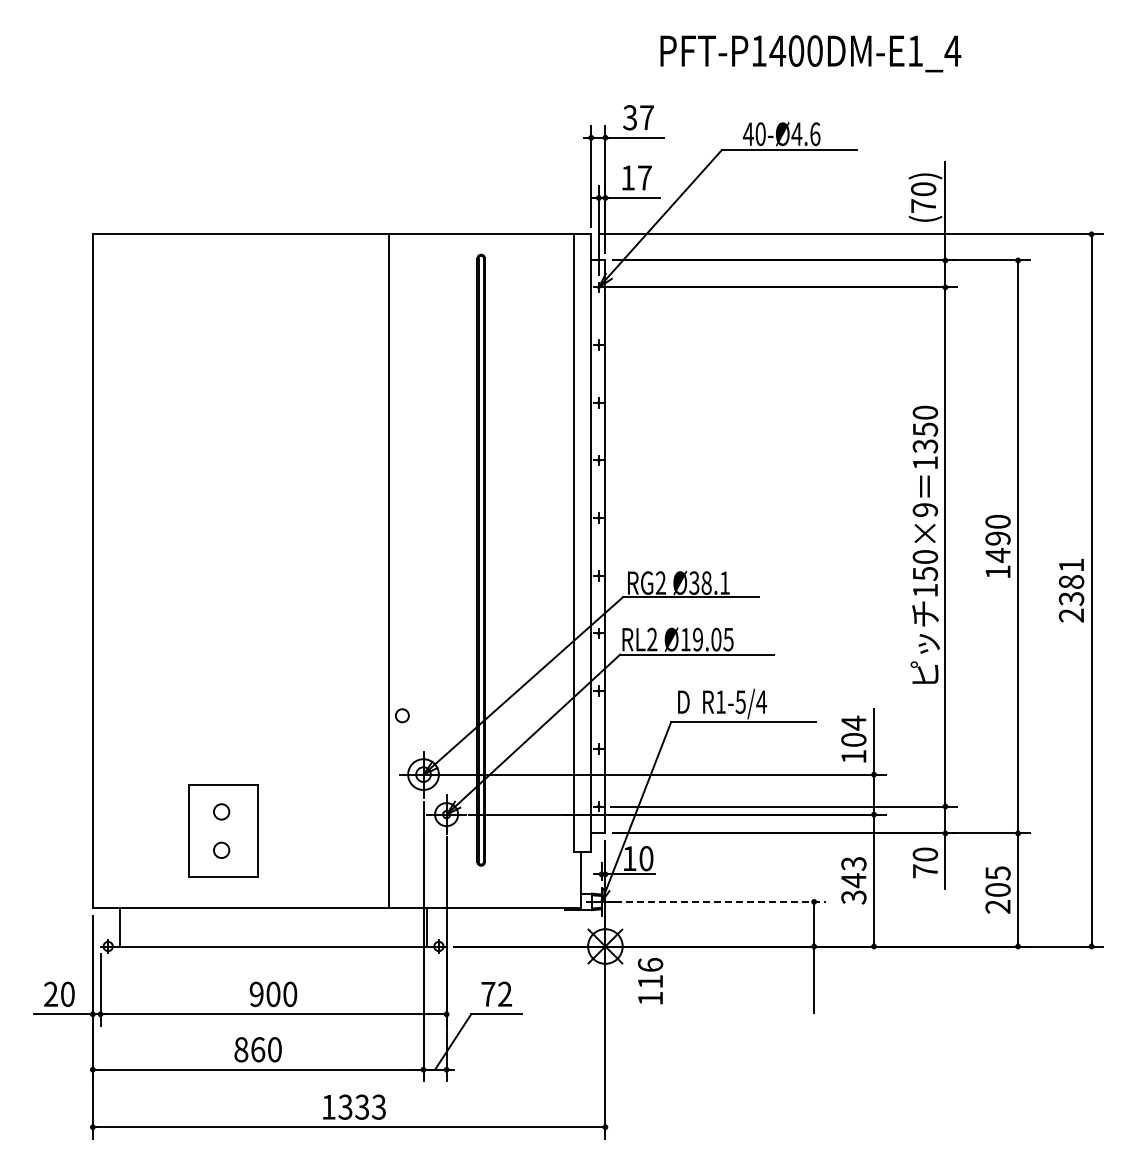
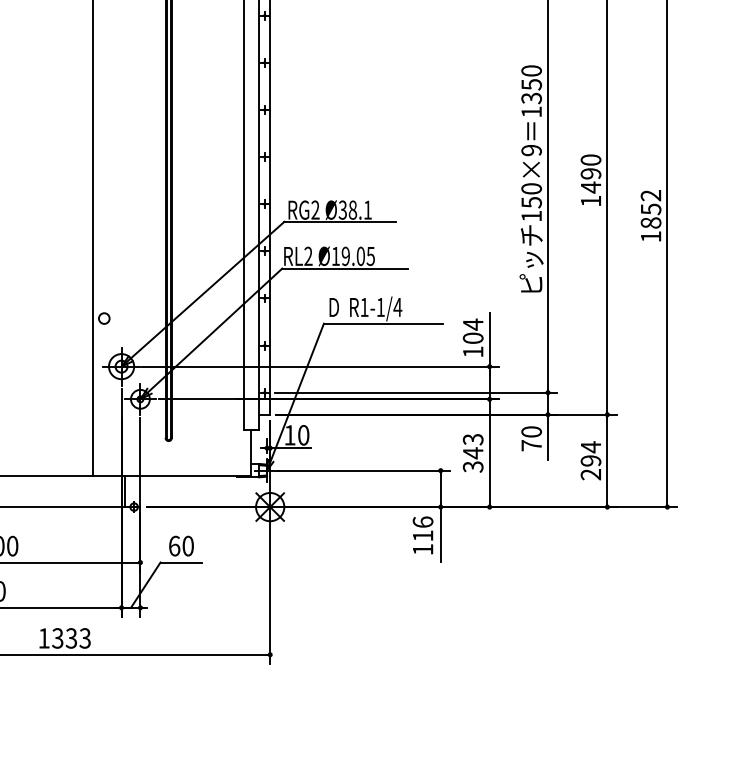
text: (1071, 590) -> (651, 216), 2381 -> 1852
text: (740, 701) -> (380, 306), R1-5/4 -> R1-1/4
text: (997, 880) -> (590, 453), 205 -> 294
line: (720, 901) -> (364, 470), dashed -> solid
text: (650, 981) -> (423, 535), moved
text: (496, 993) -> (181, 545), 72 -> 60

